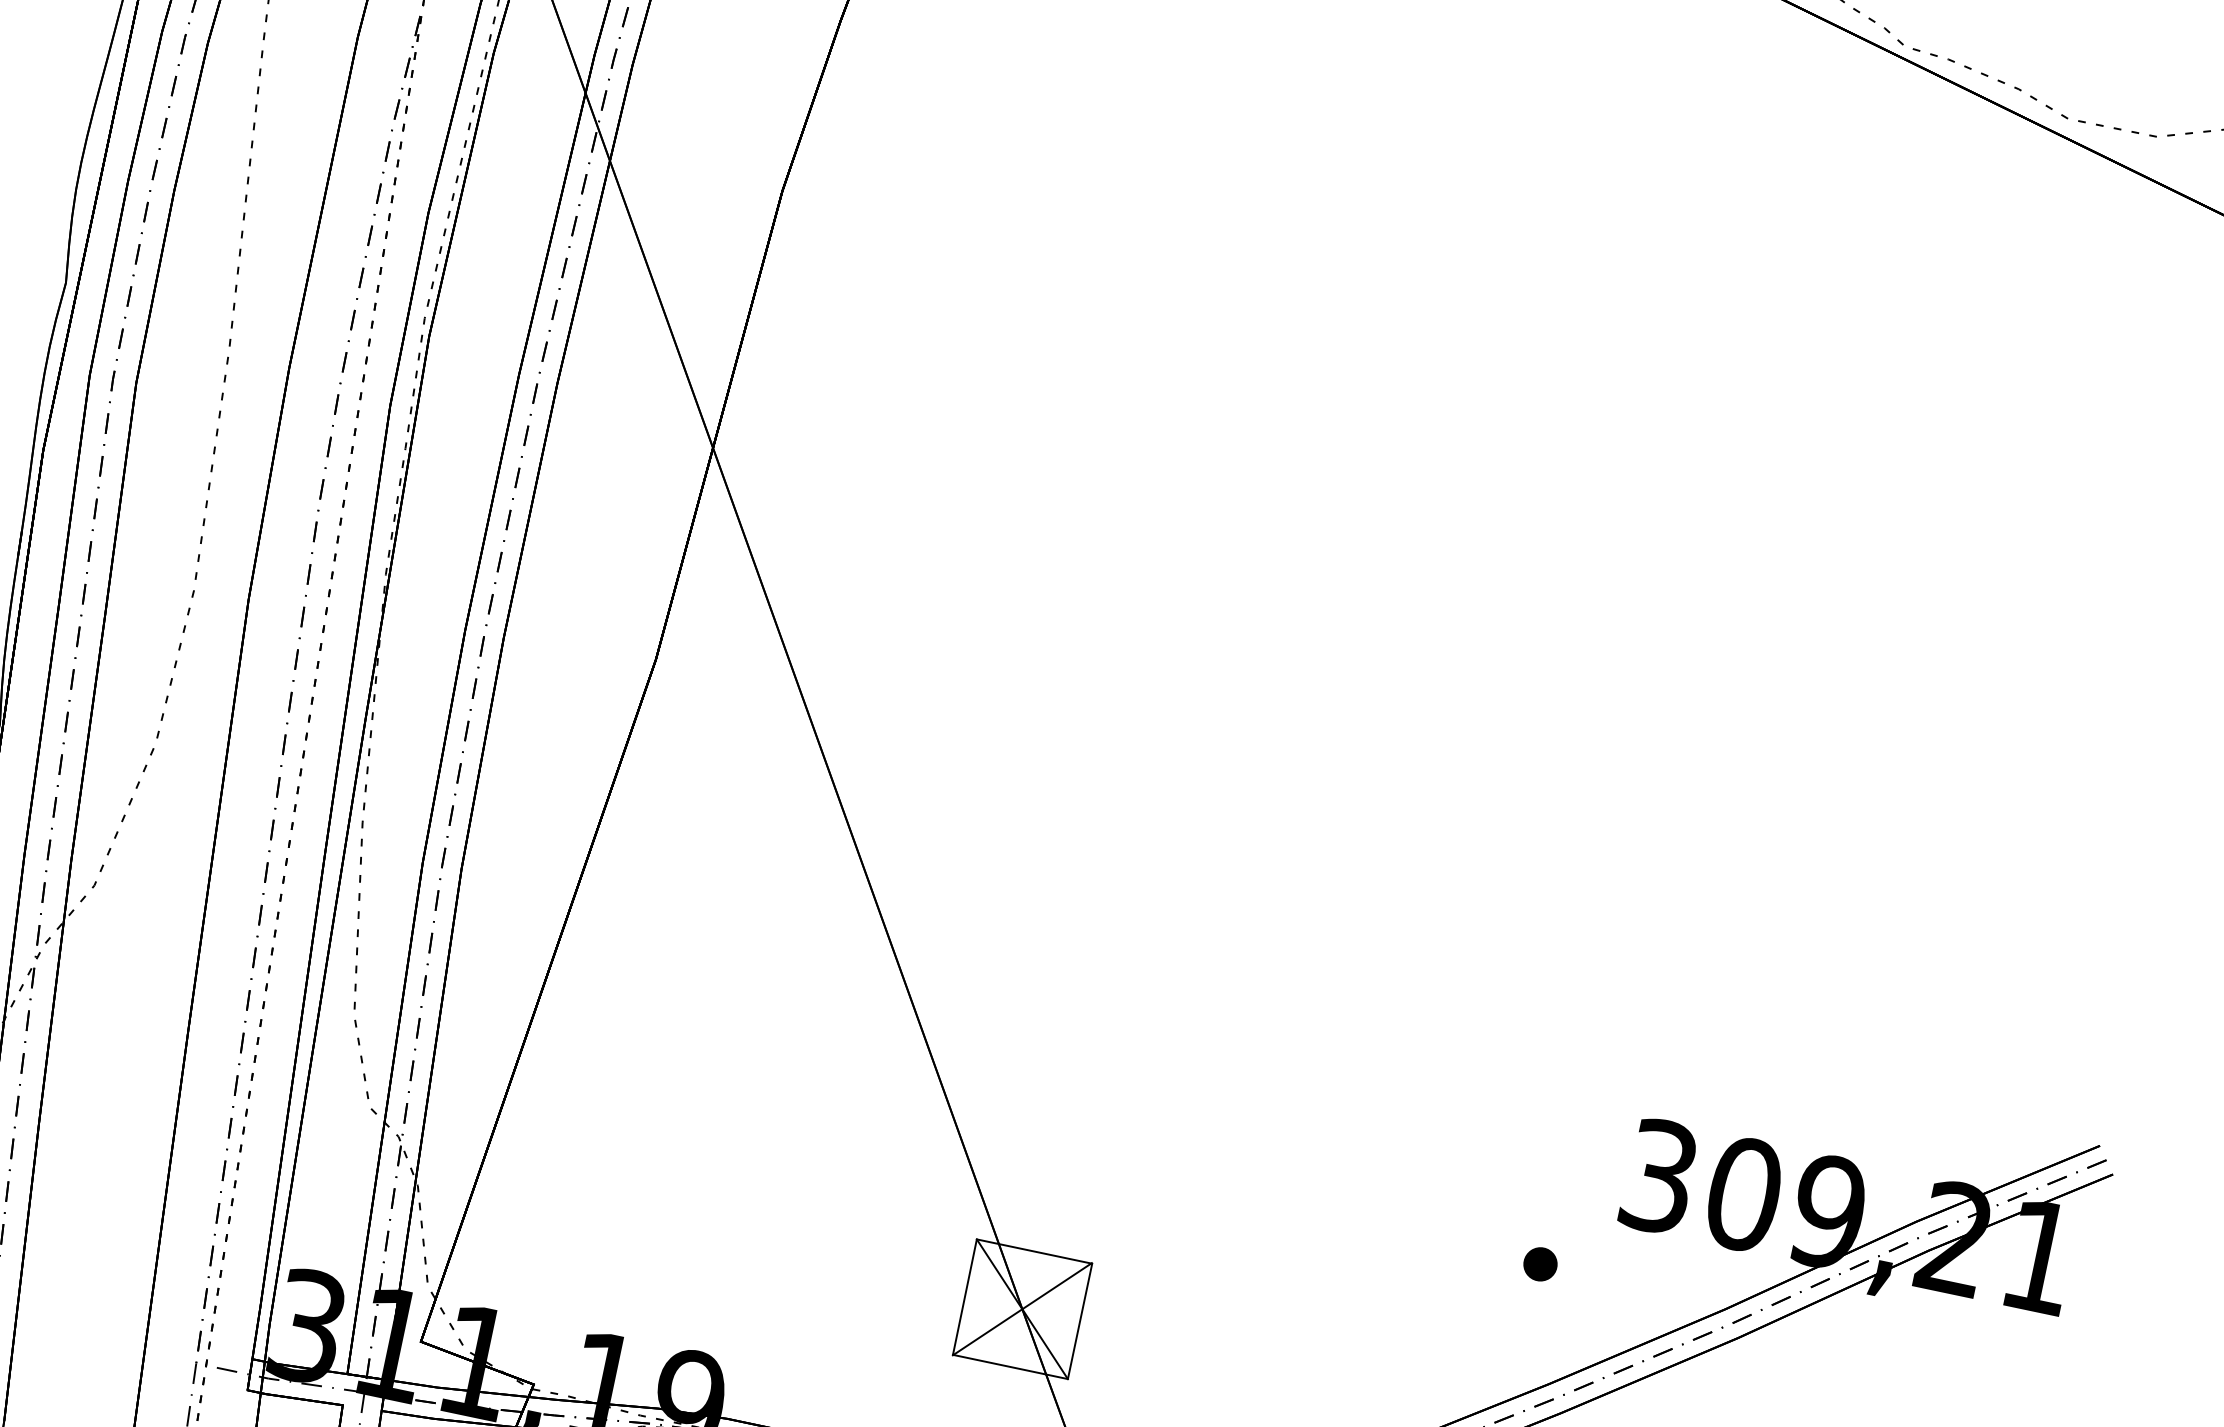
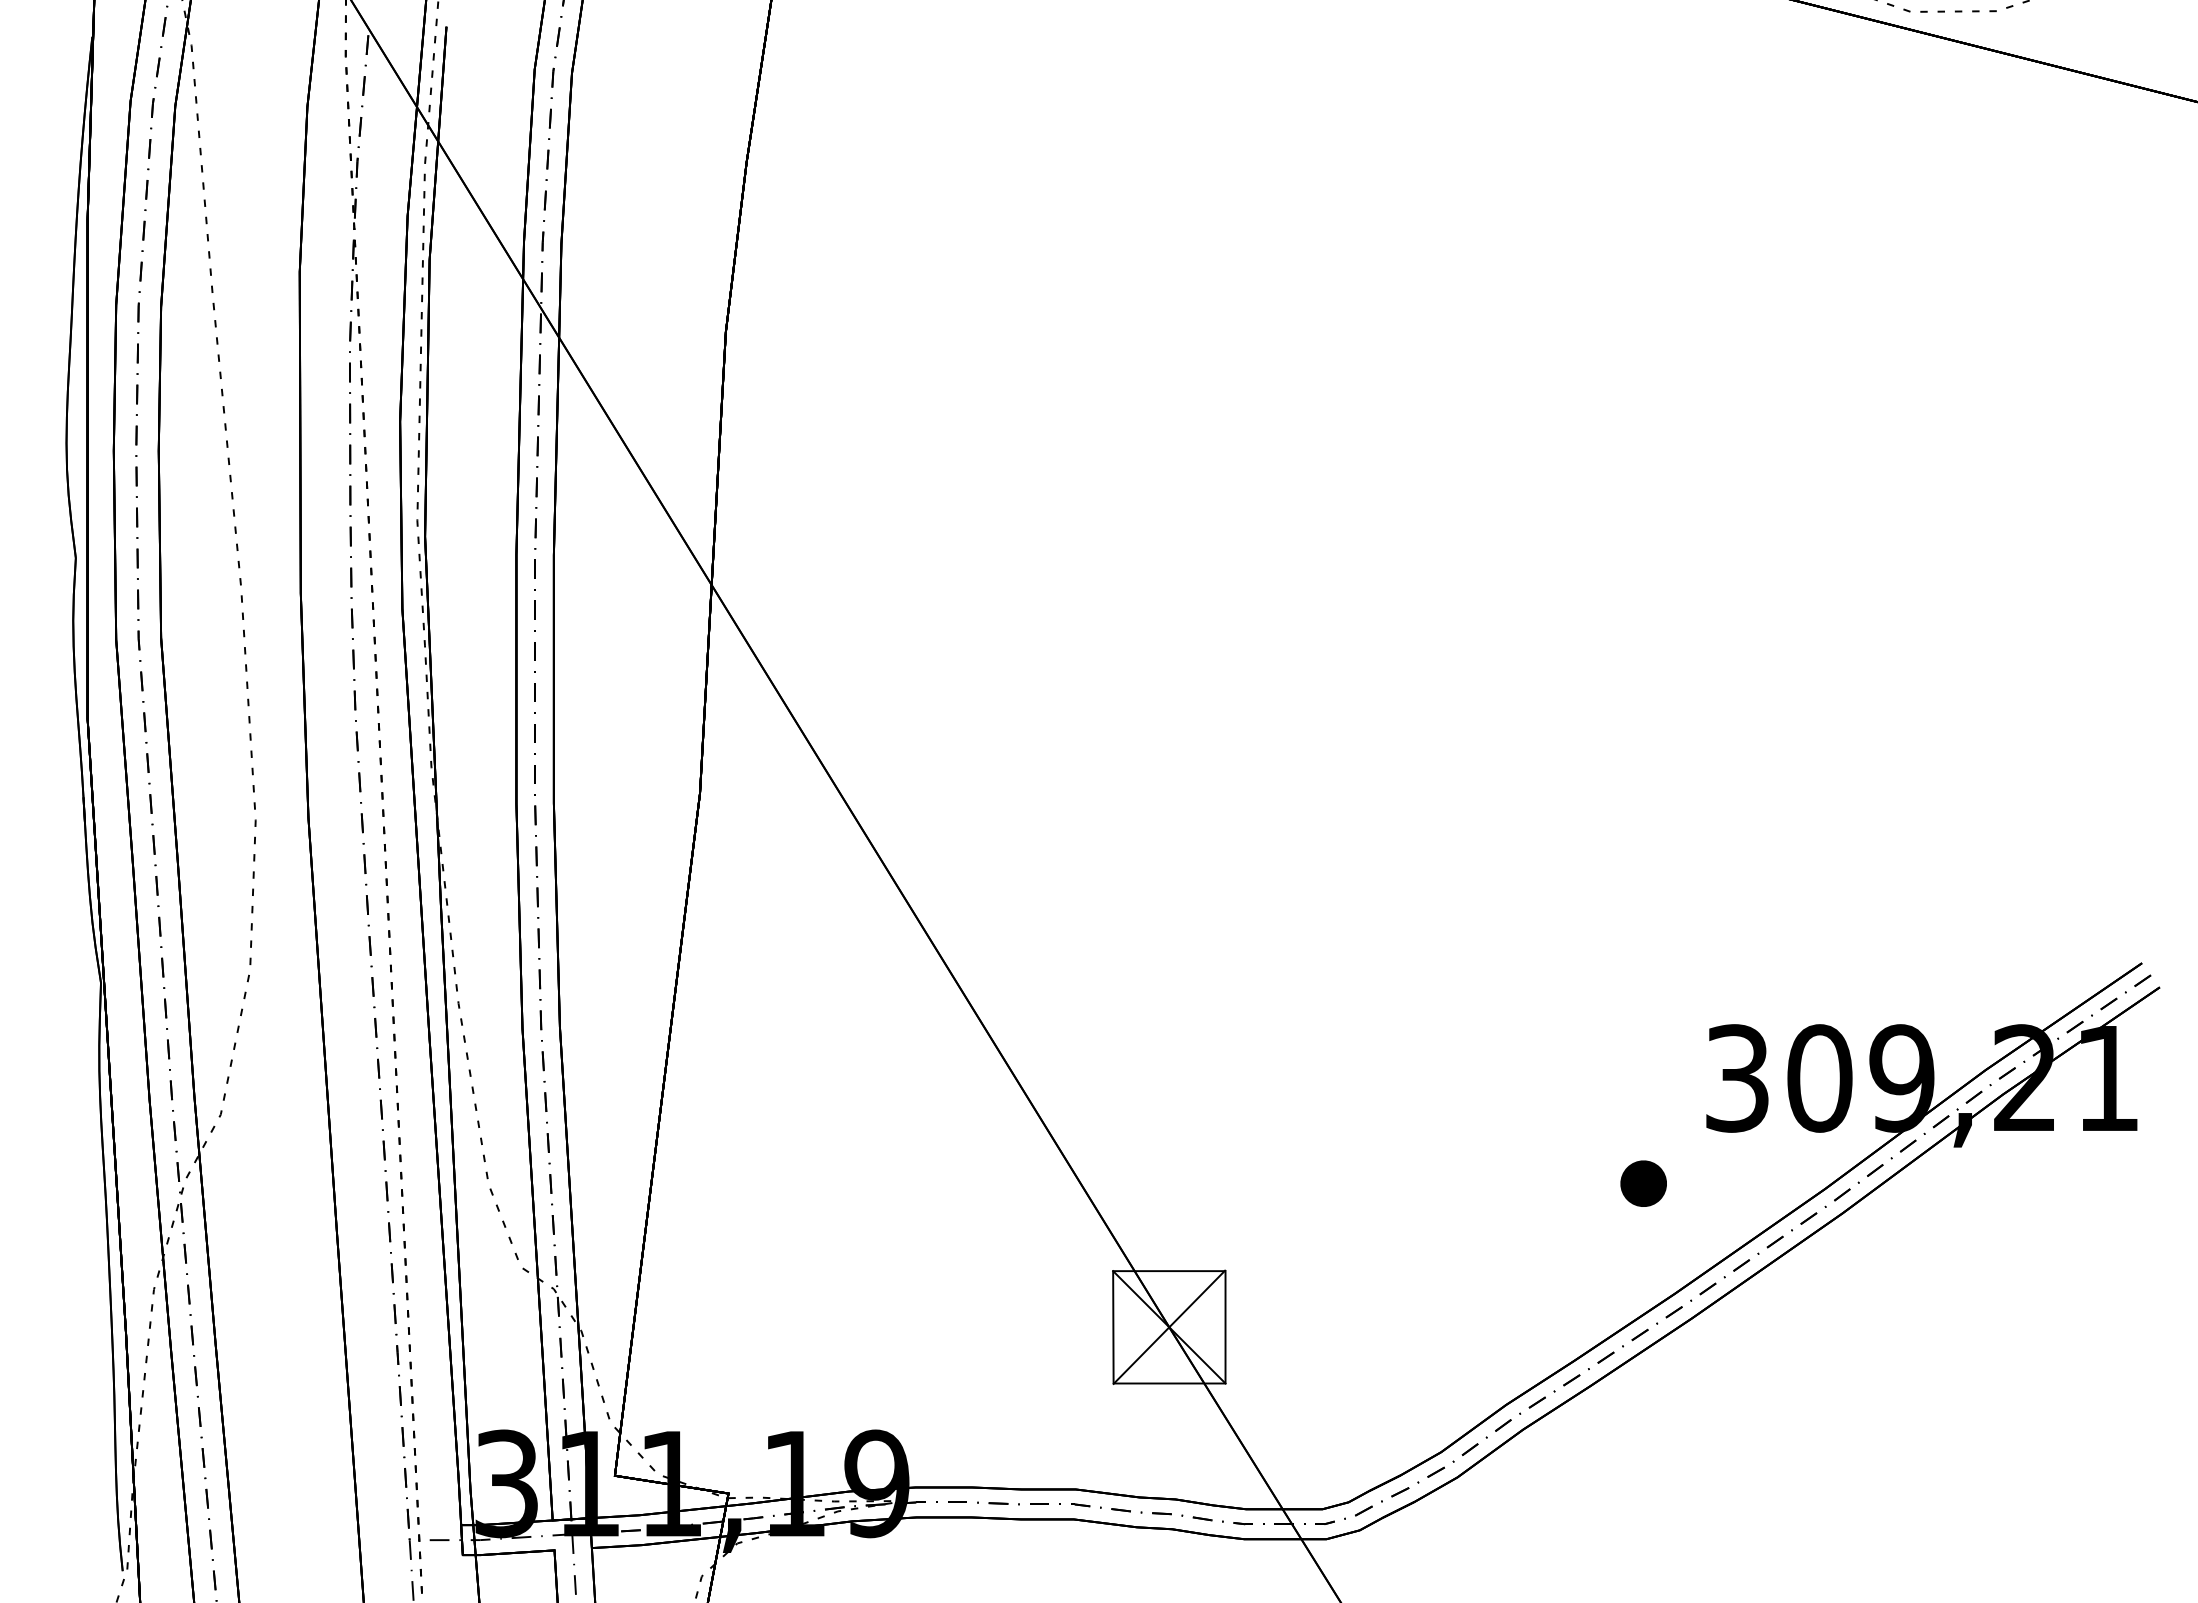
part: (1540, 1264) -> (1643, 1183), size x1.43

